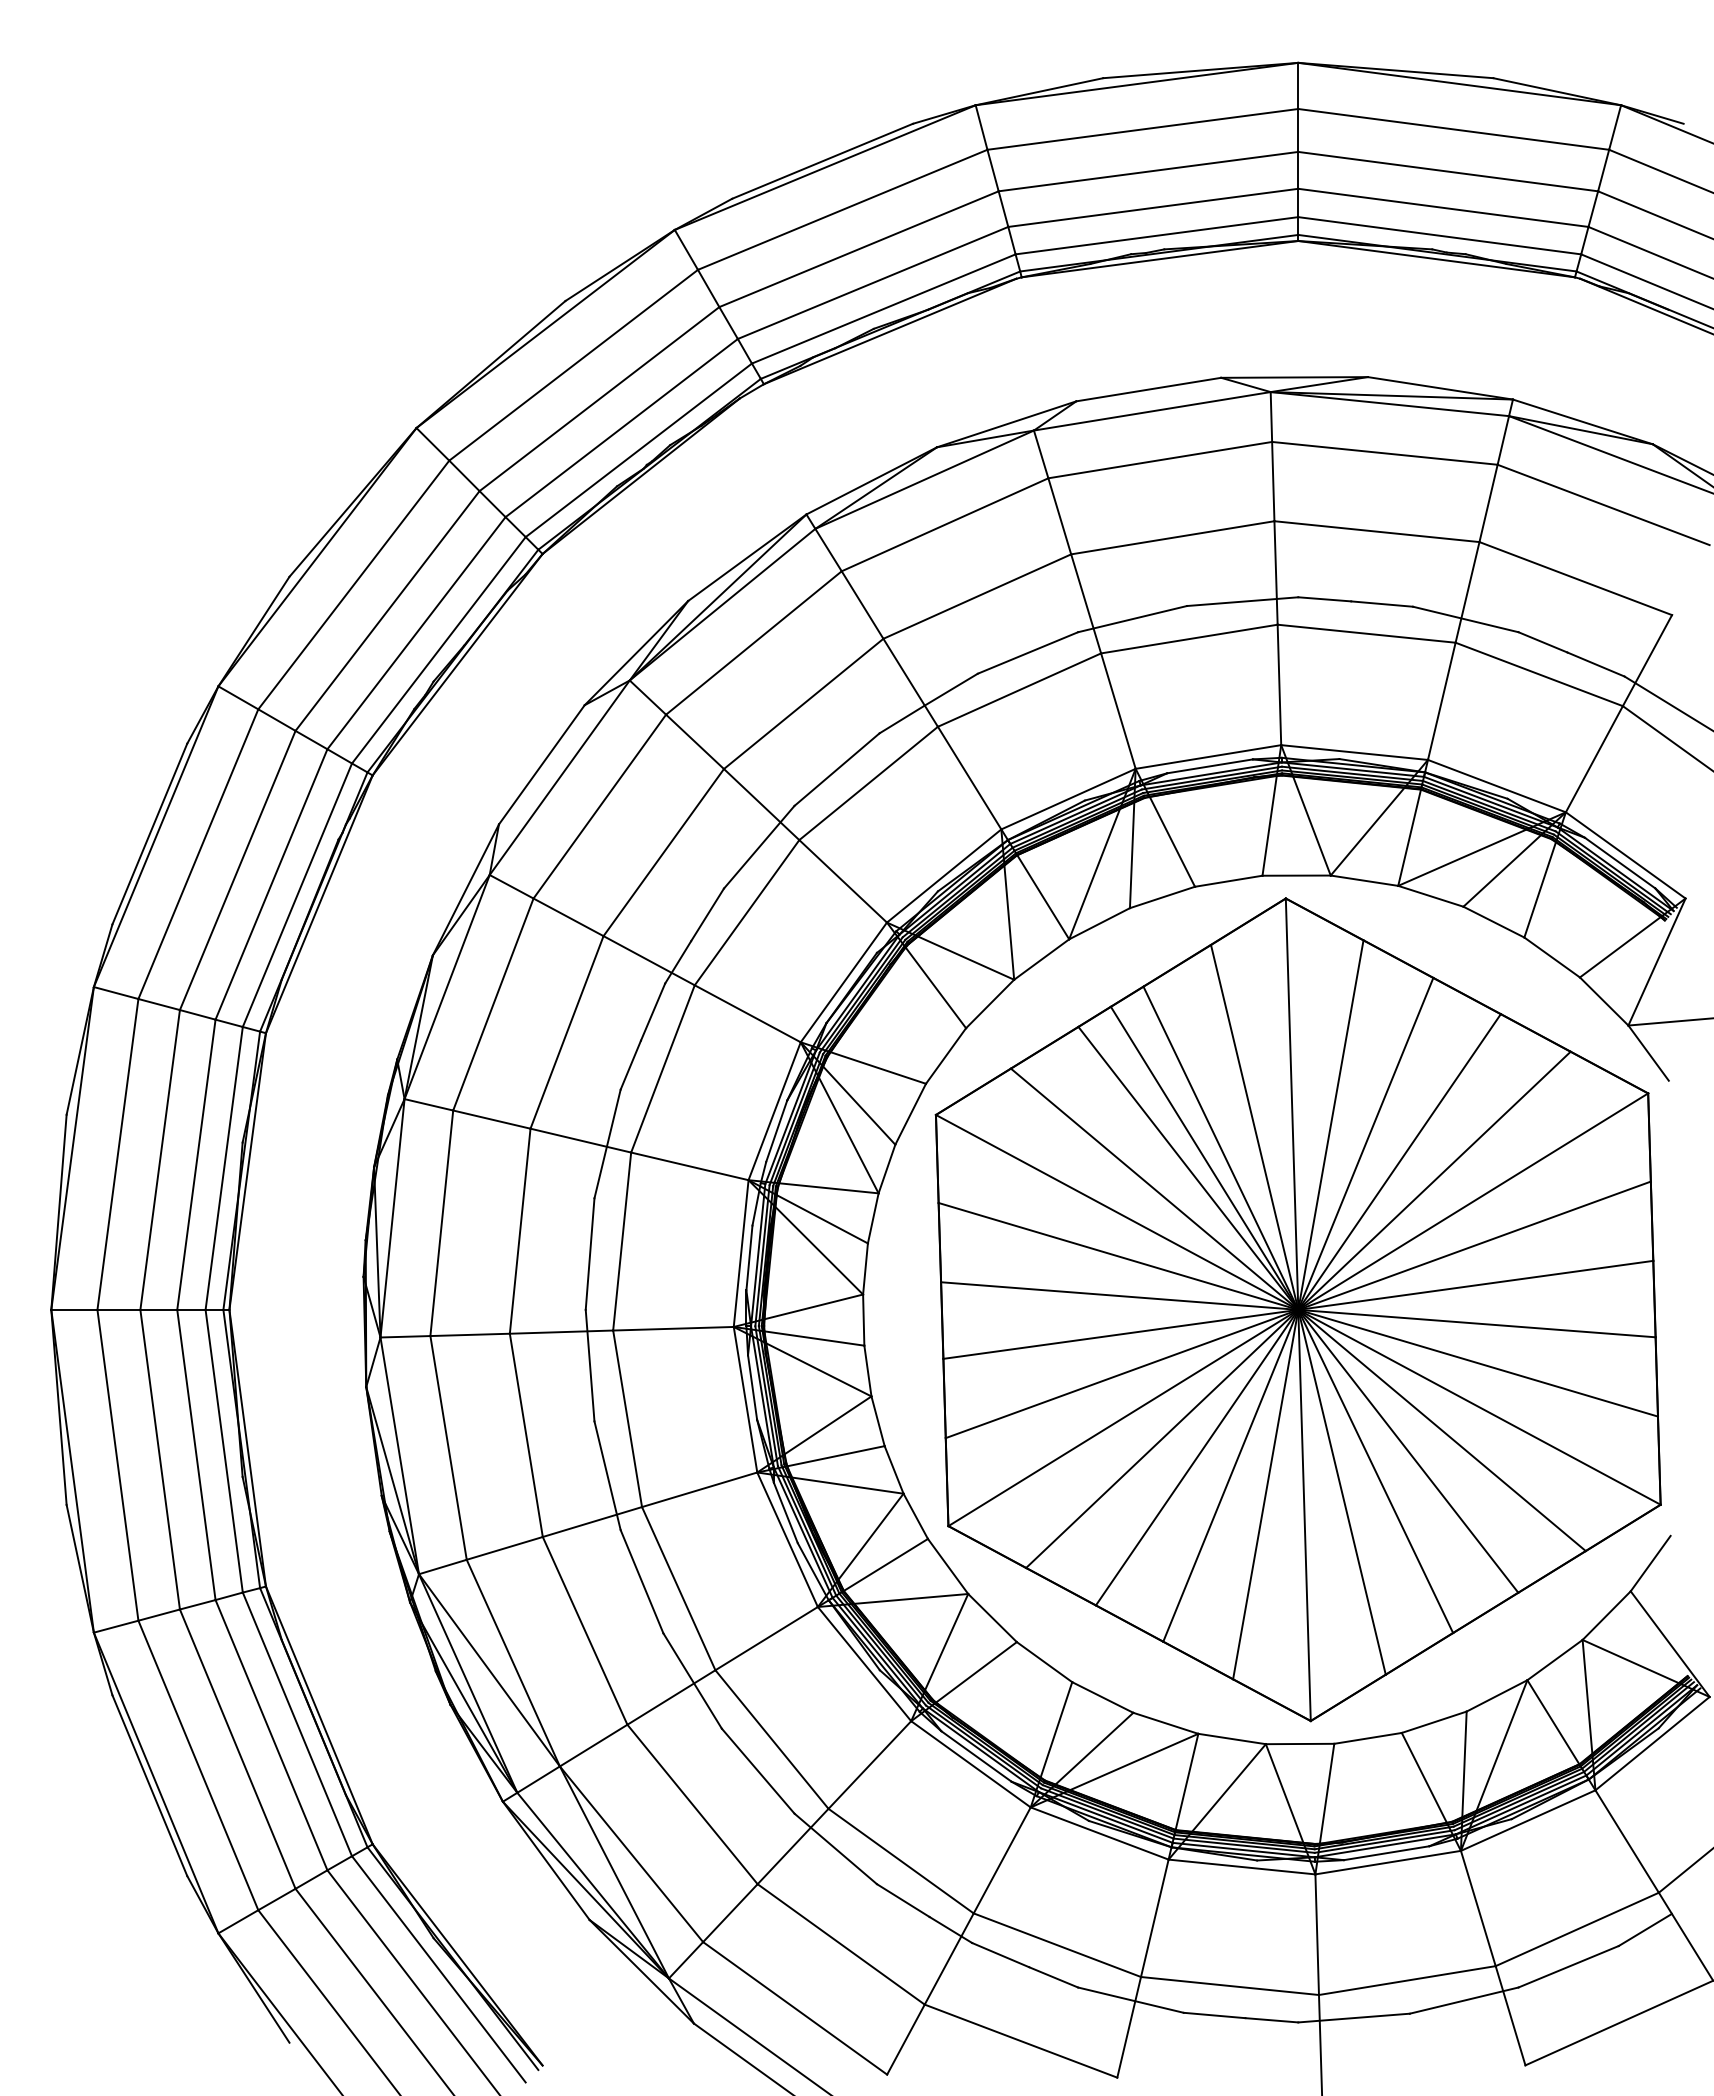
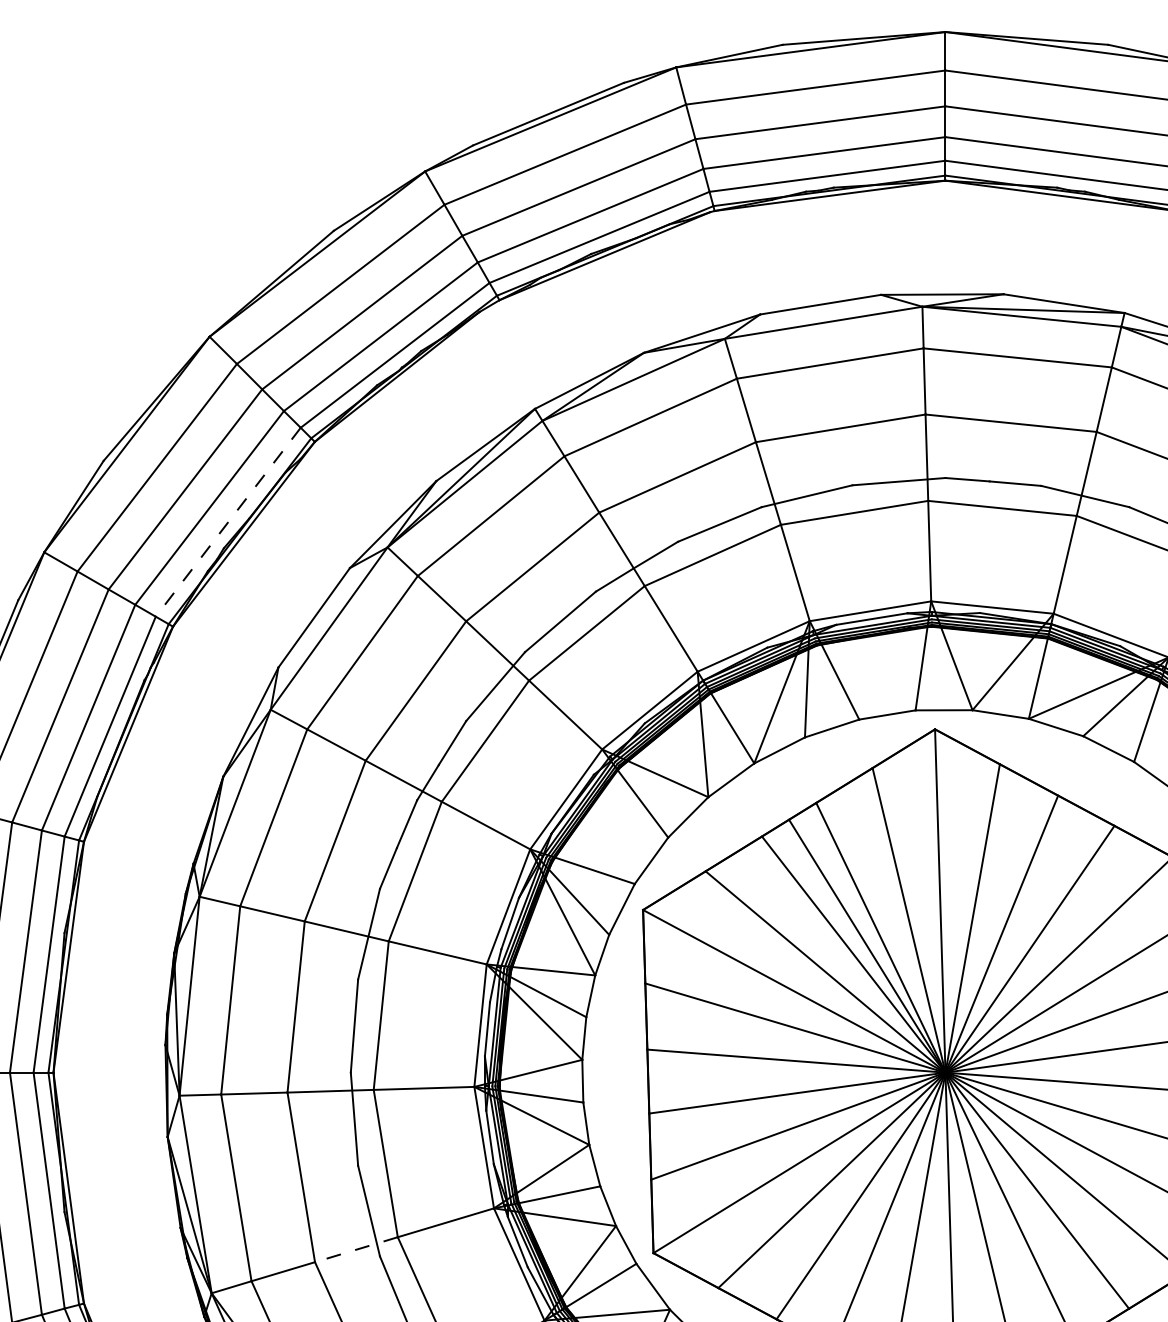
line: (438, 650) -> (227, 522), solid -> dashed
line: (592, 1522) -> (356, 1250), solid -> dashed

